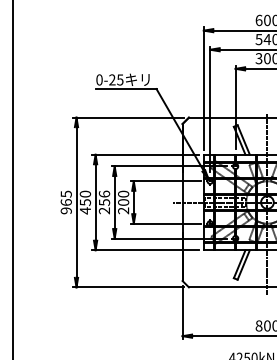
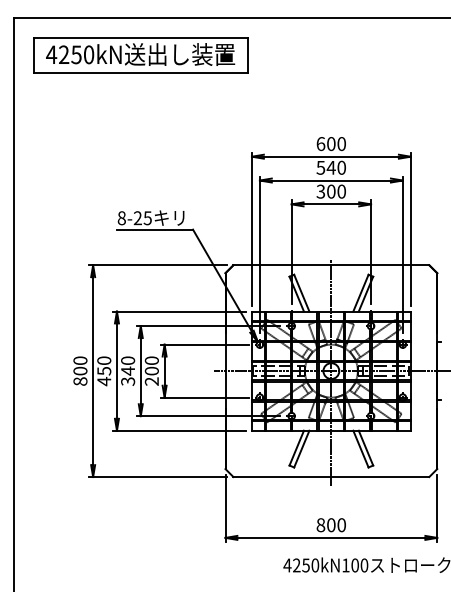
text: (99, 79) -> (121, 217), 0-25 -> 8-25
text: (66, 202) -> (80, 370), 965 -> 800
text: (104, 202) -> (128, 370), 256 -> 340

